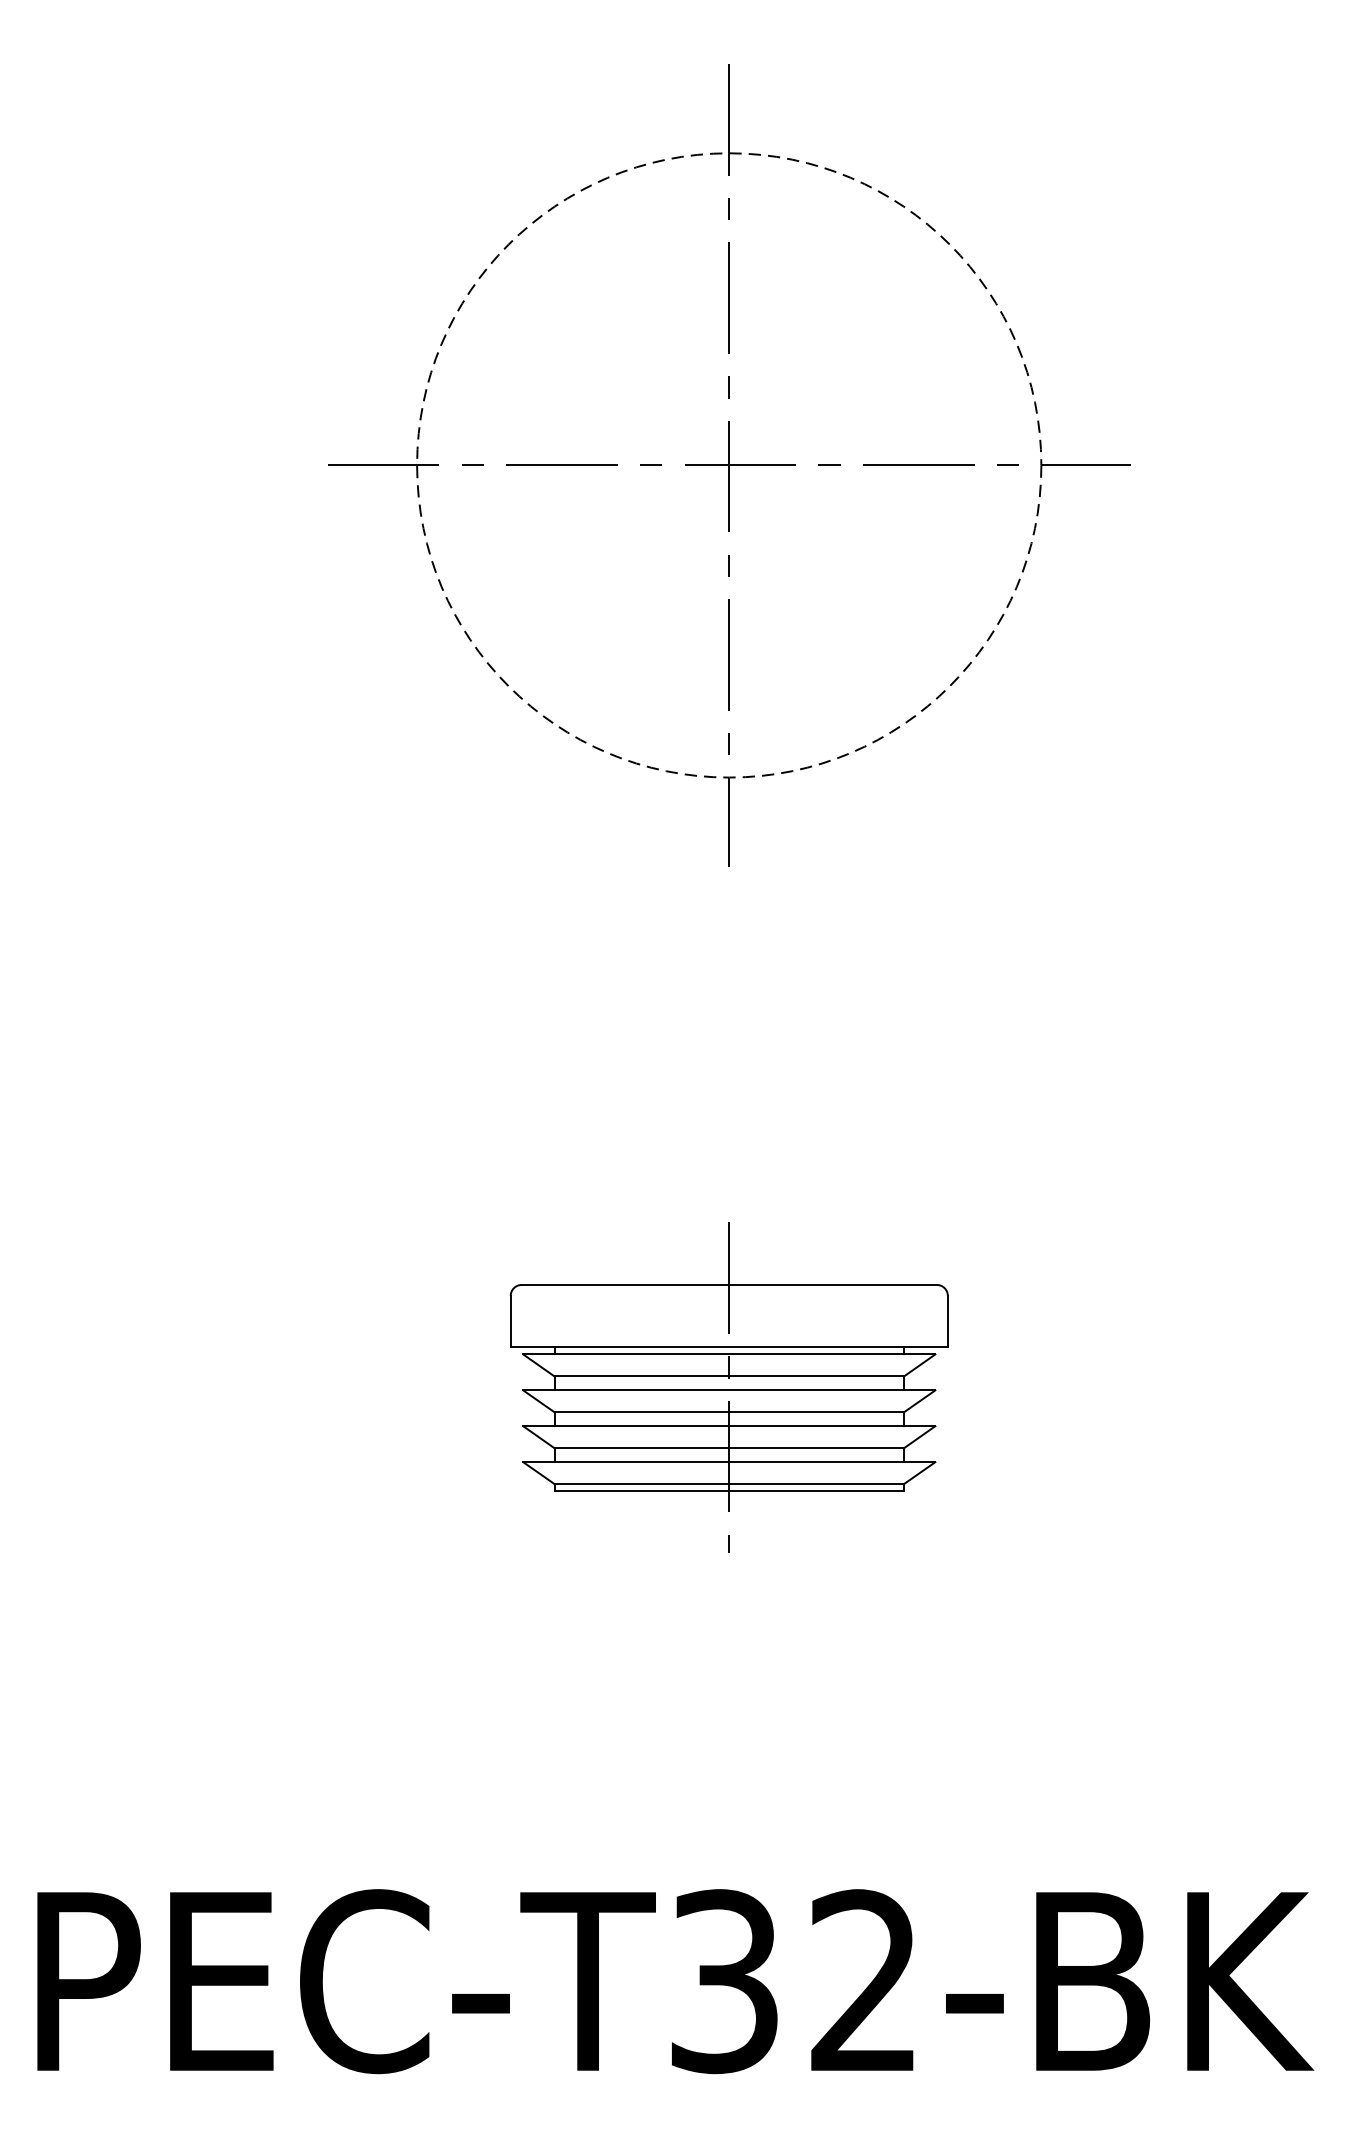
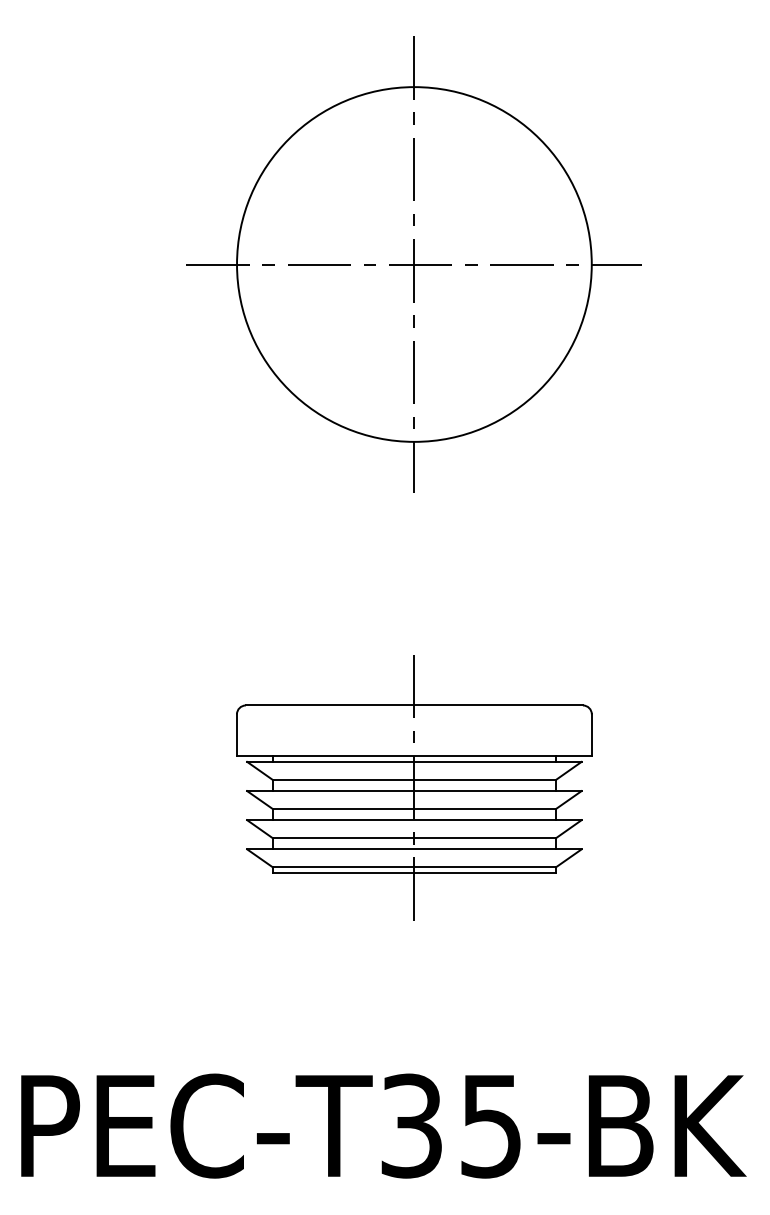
circle: (729, 465) -> (414, 264), dashed -> solid
part: (729, 1385) -> (414, 787), size x1.43
text: (863, 1980) -> (490, 1125), PEC-T32-BK -> PEC-T35-BK

